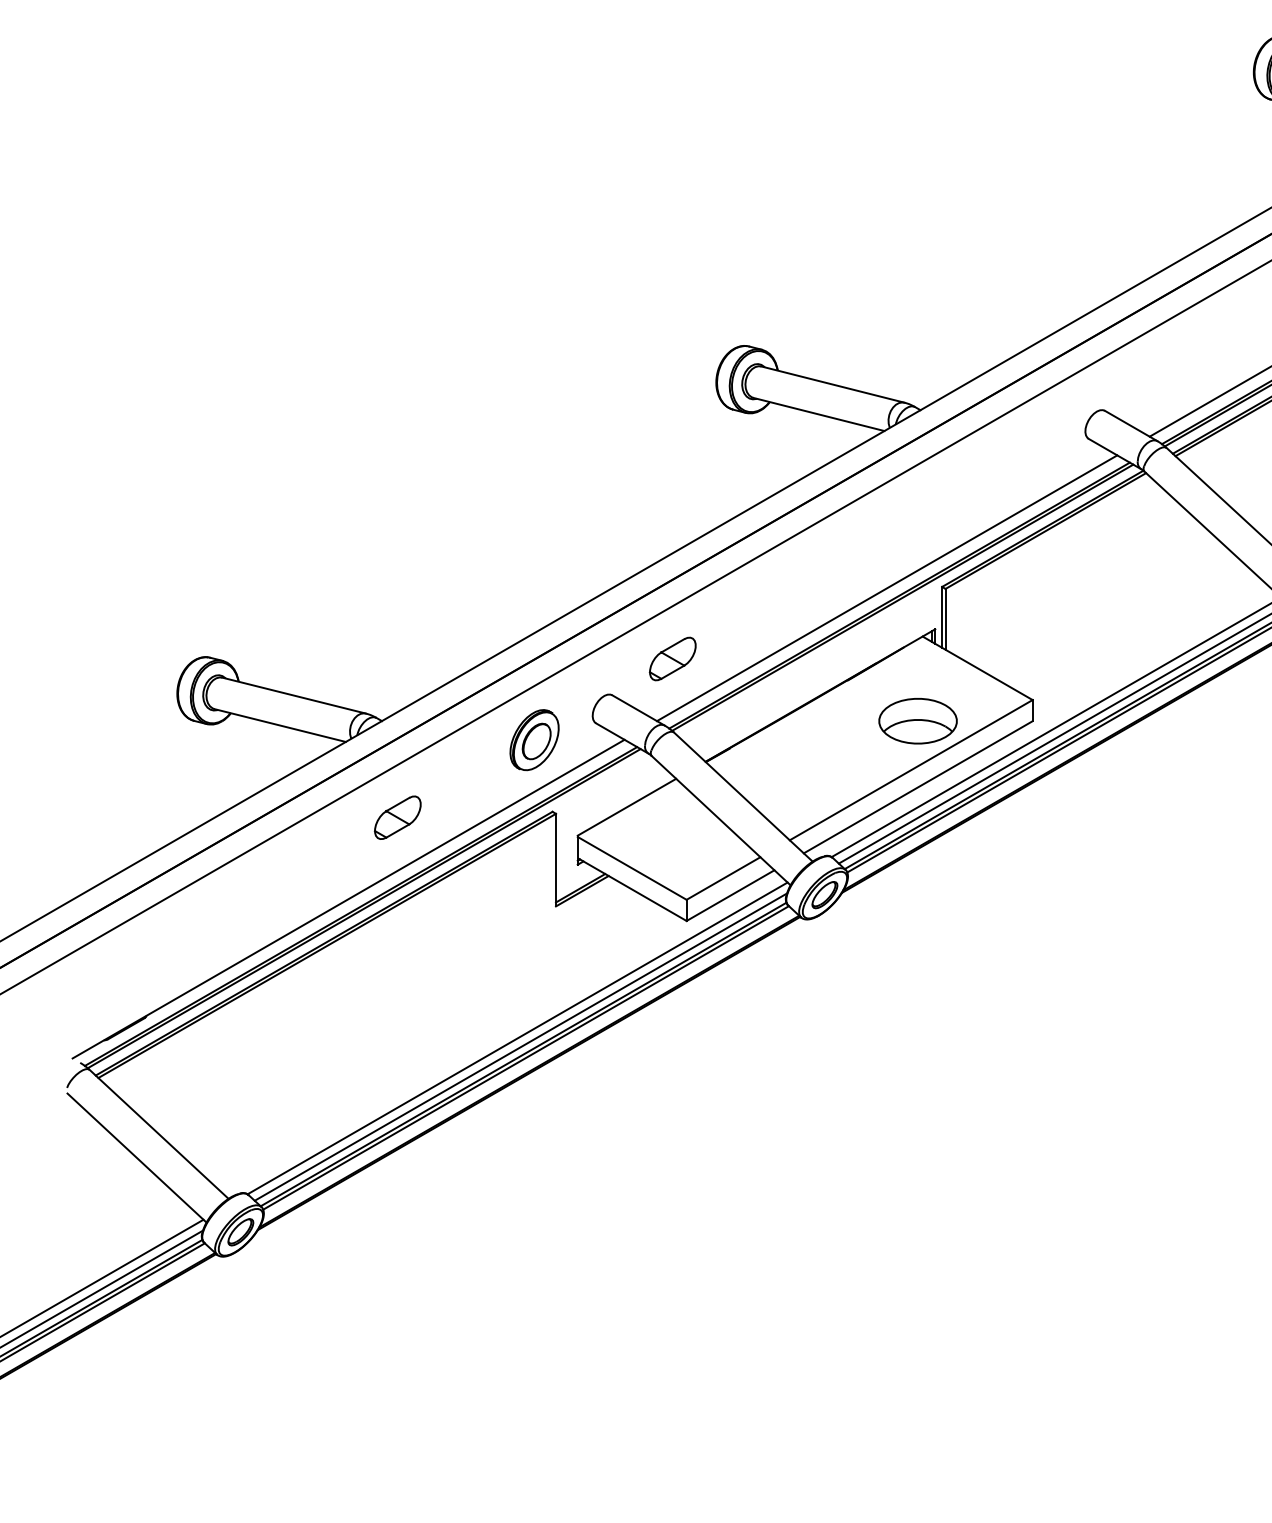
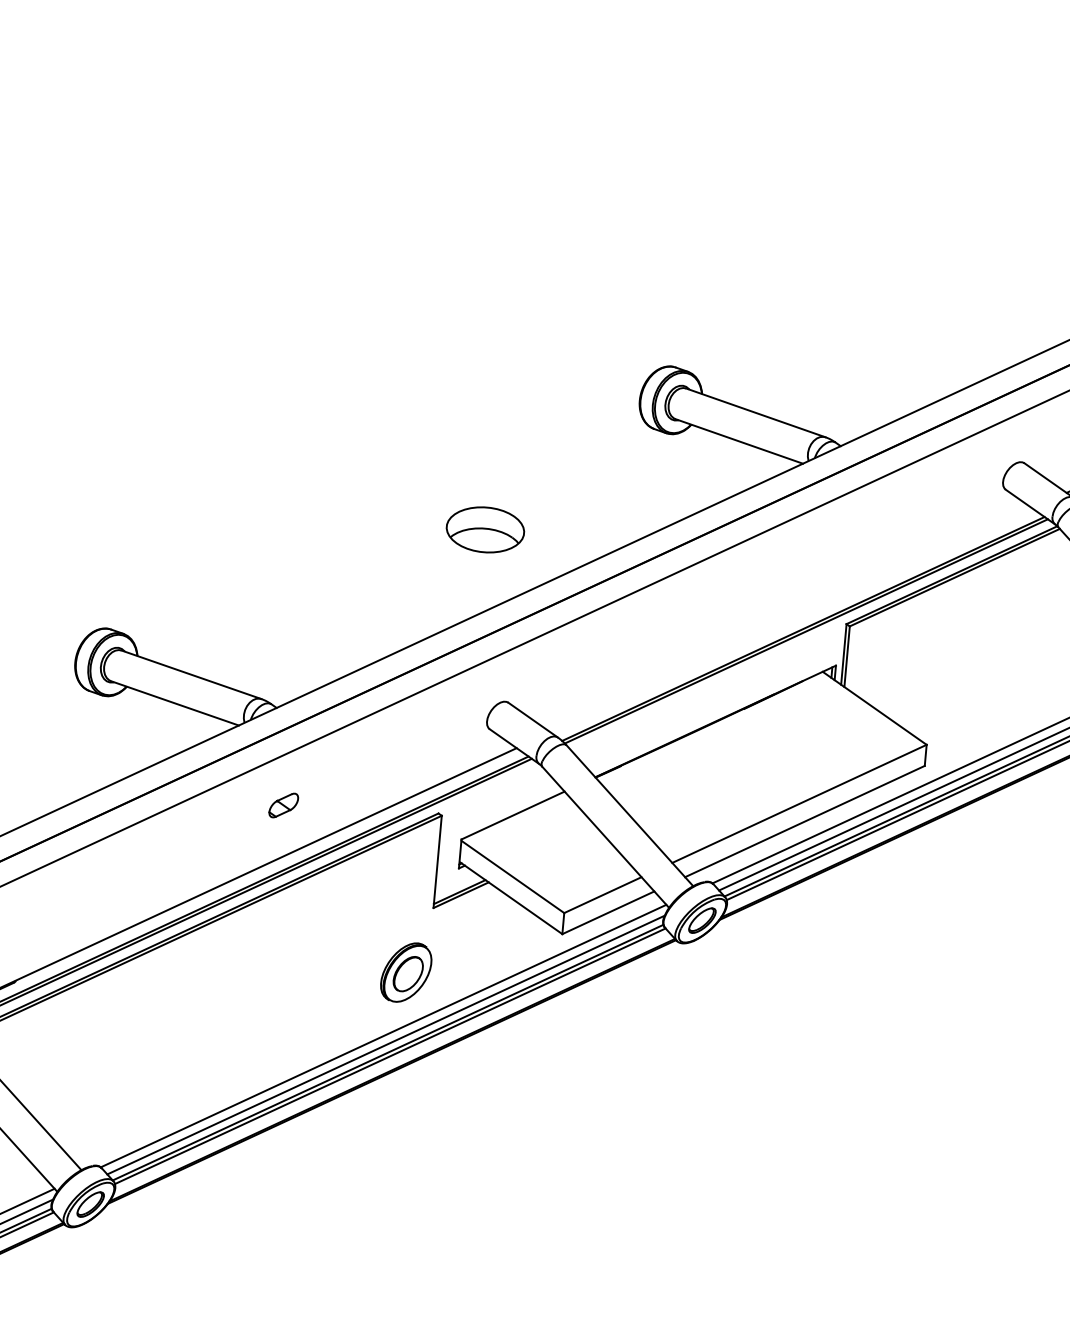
line: (887, 588) -> (792, 620), removed
part: (672, 658) -> (571, 671), removed
part: (917, 721) -> (484, 530), moved
part: (534, 740) -> (406, 972), moved
part: (397, 817) -> (283, 805), size x0.6

